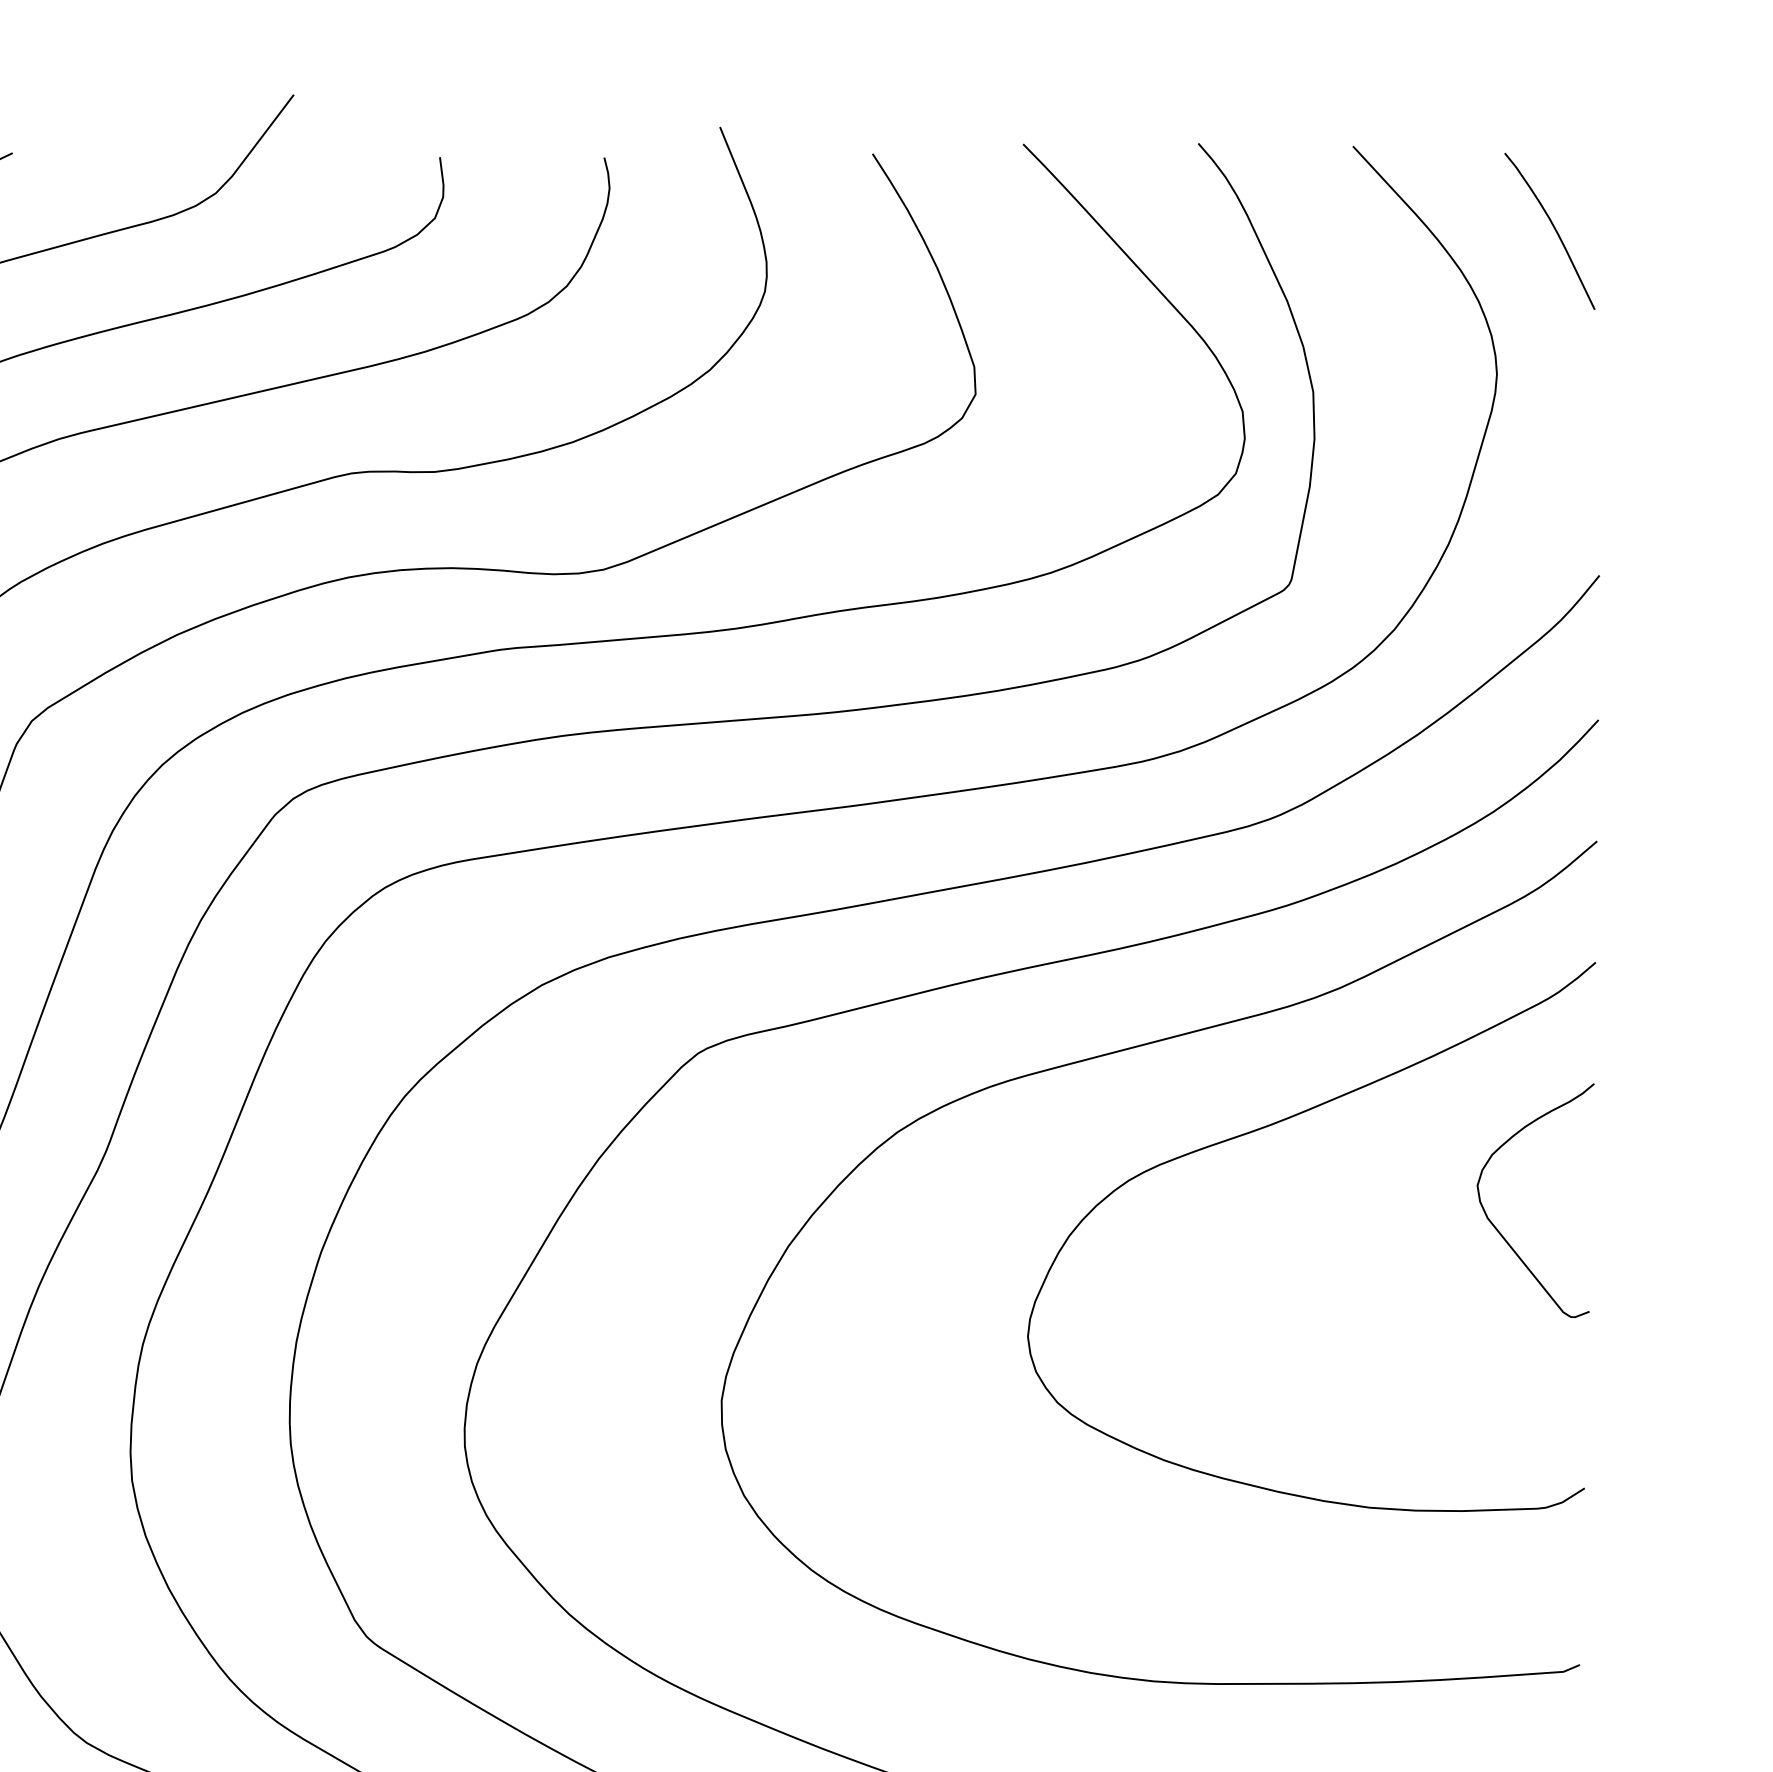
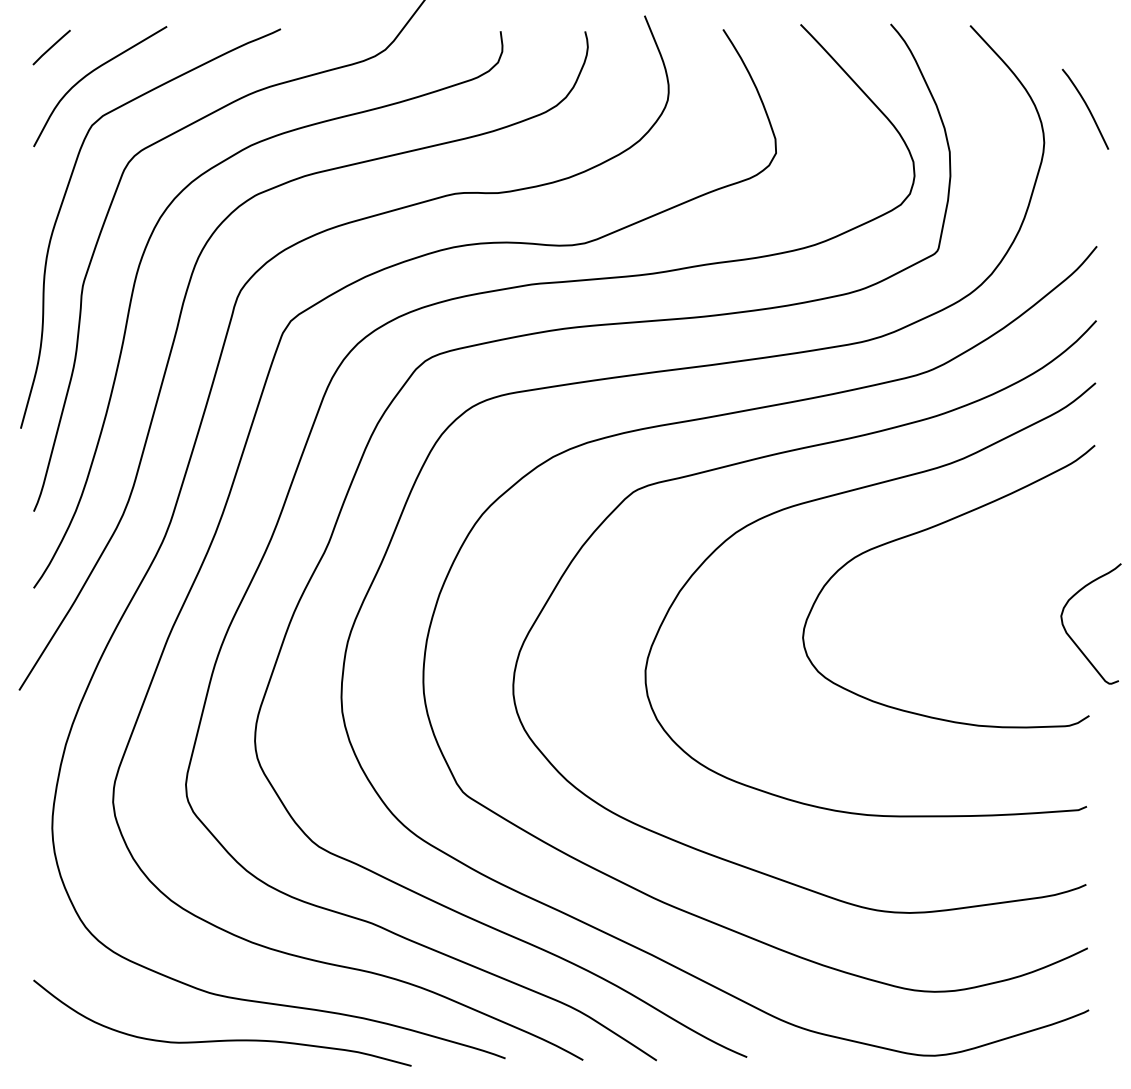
curve: (1553, 231) -> (1087, 109), moved
curve: (1501, 1231) -> (1073, 639), moved

